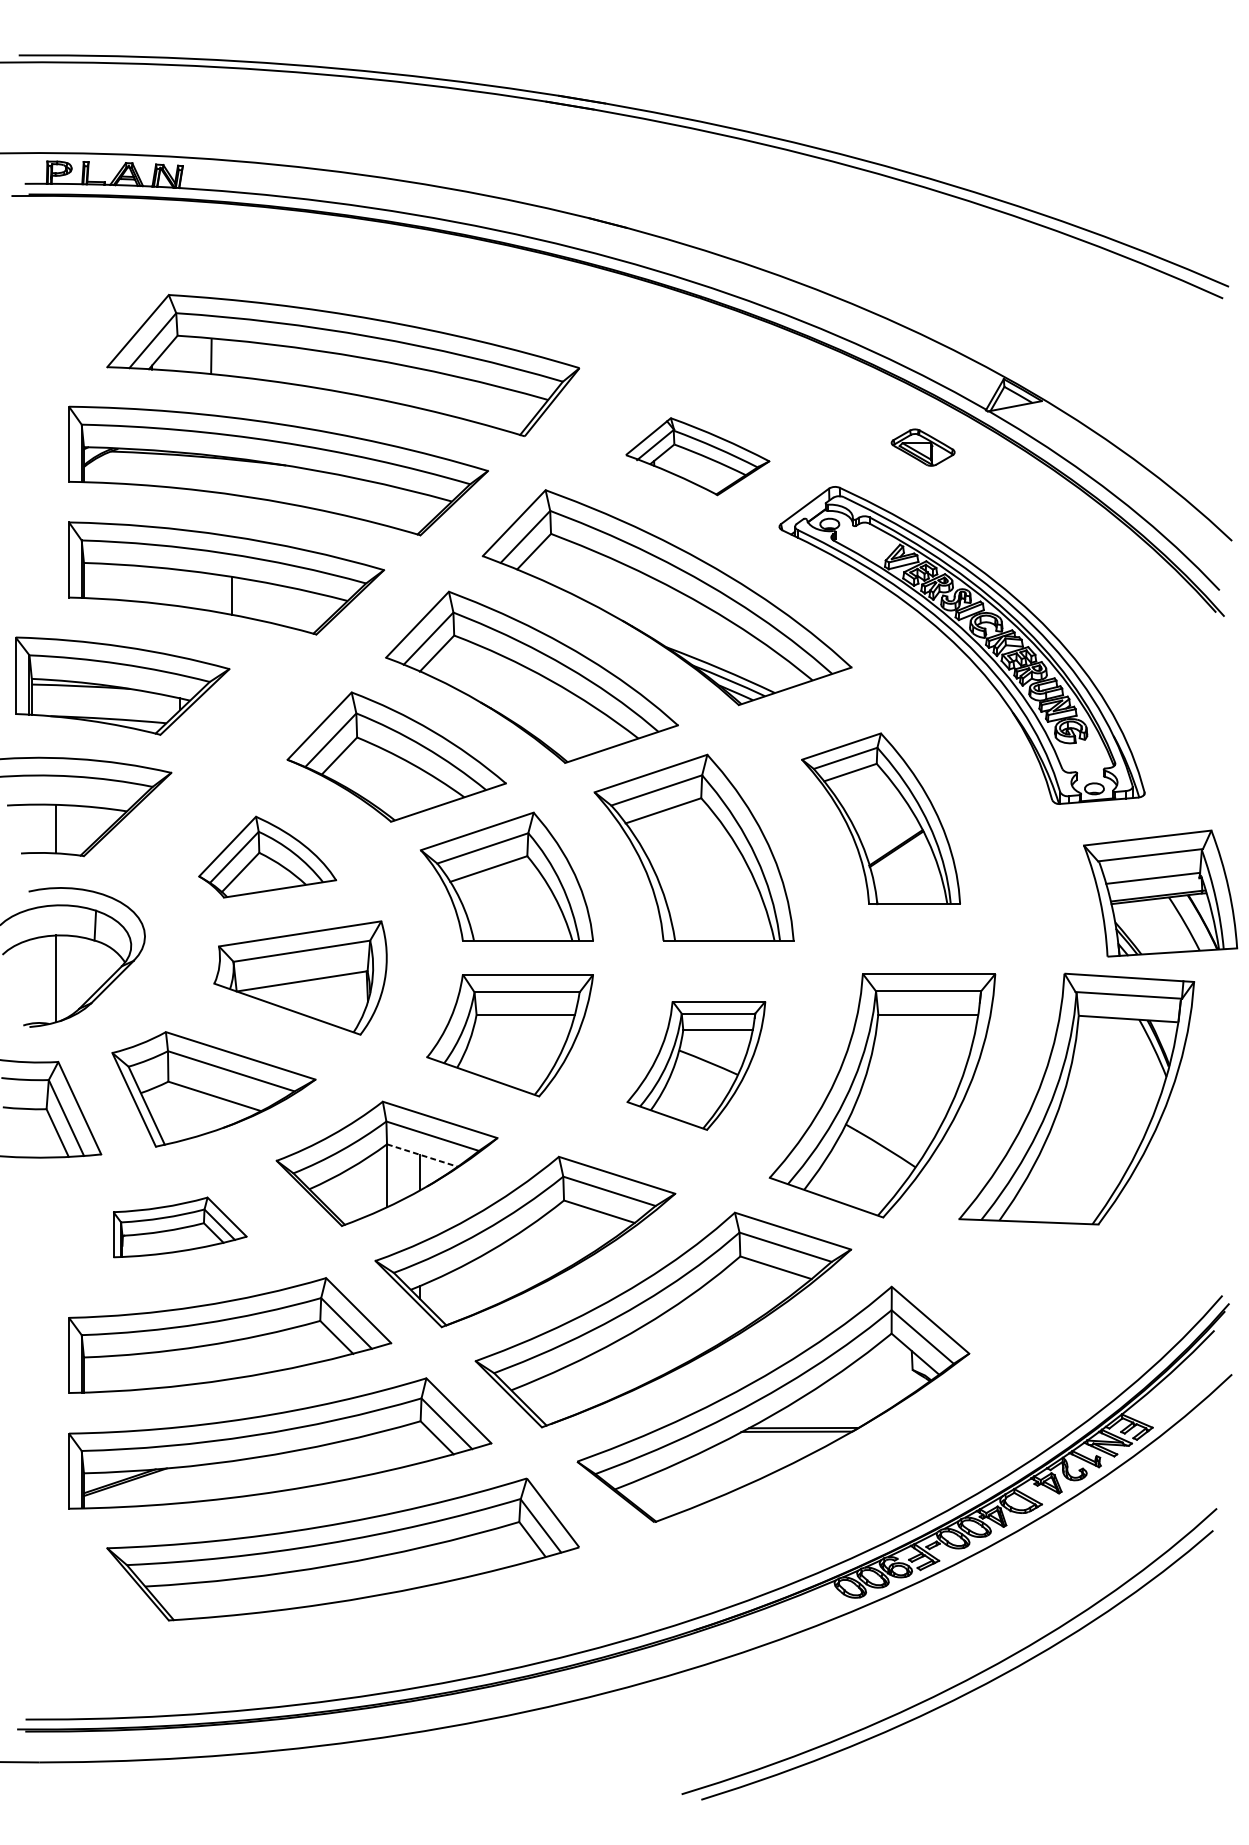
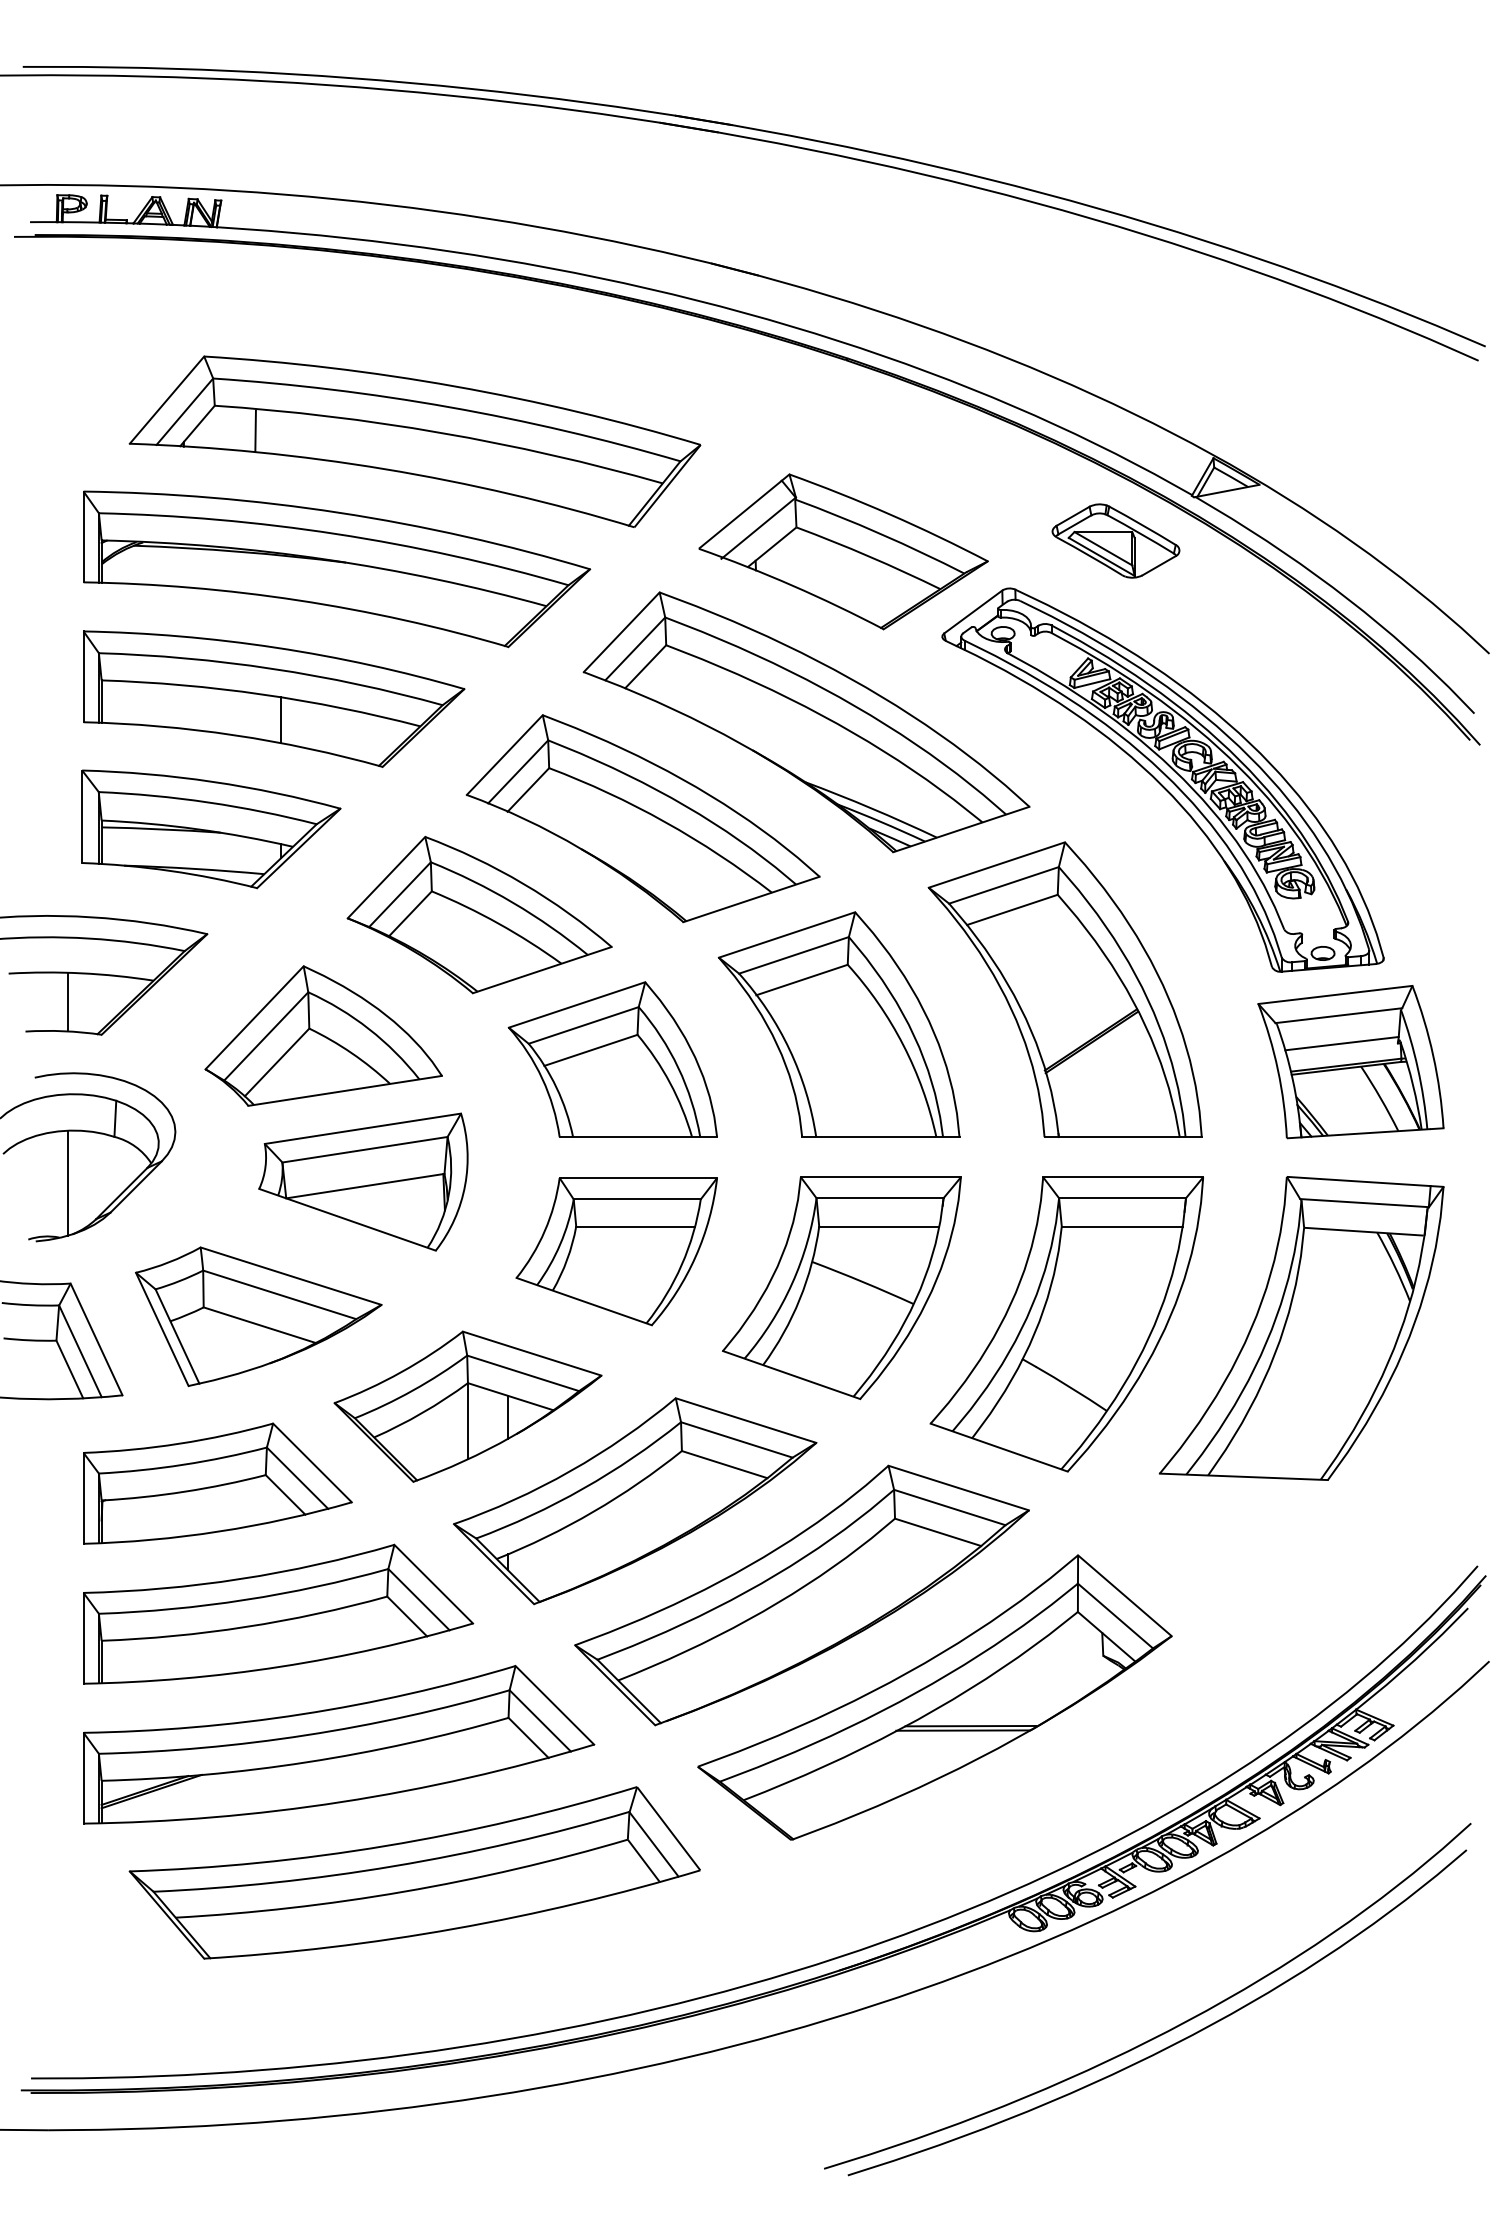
part: (922, 447) -> (1115, 540), size x1.67
part: (697, 456) -> (843, 551), size x1.67
part: (122, 686) -> (211, 829), moved
part: (880, 818) -> (1064, 989), size x1.43
part: (267, 856) -> (323, 1035), size x1.43
part: (1160, 893) -> (1350, 1062), moved
part: (696, 1065) -> (841, 1287), size x1.43
line: (422, 1155) -> (510, 1396), dashed -> solid
part: (179, 1227) -> (217, 1483), size x1.67

